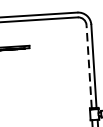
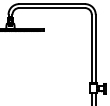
line: (88, 66) -> (91, 48), dashed -> solid

